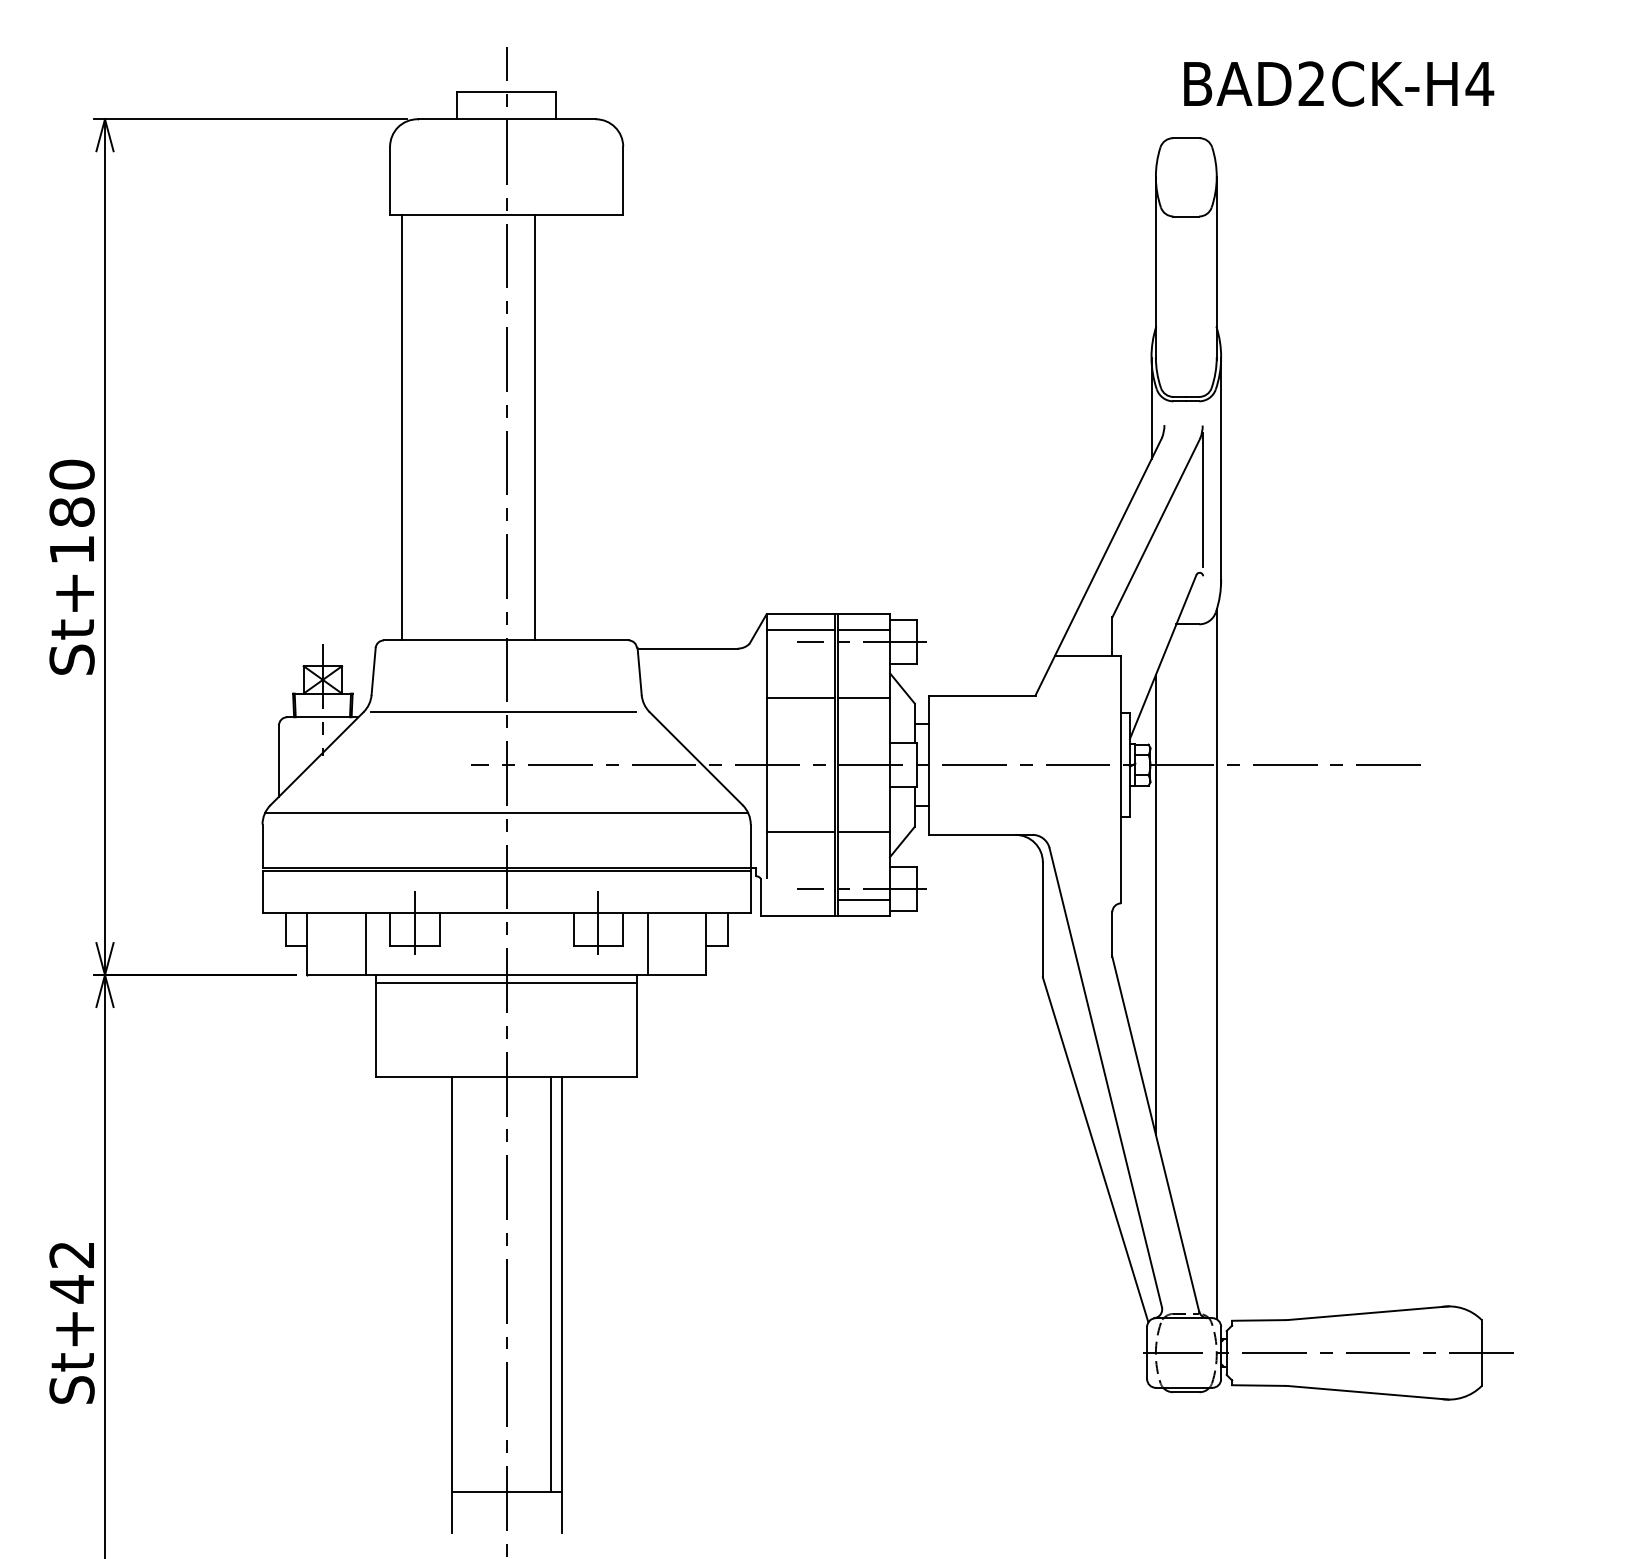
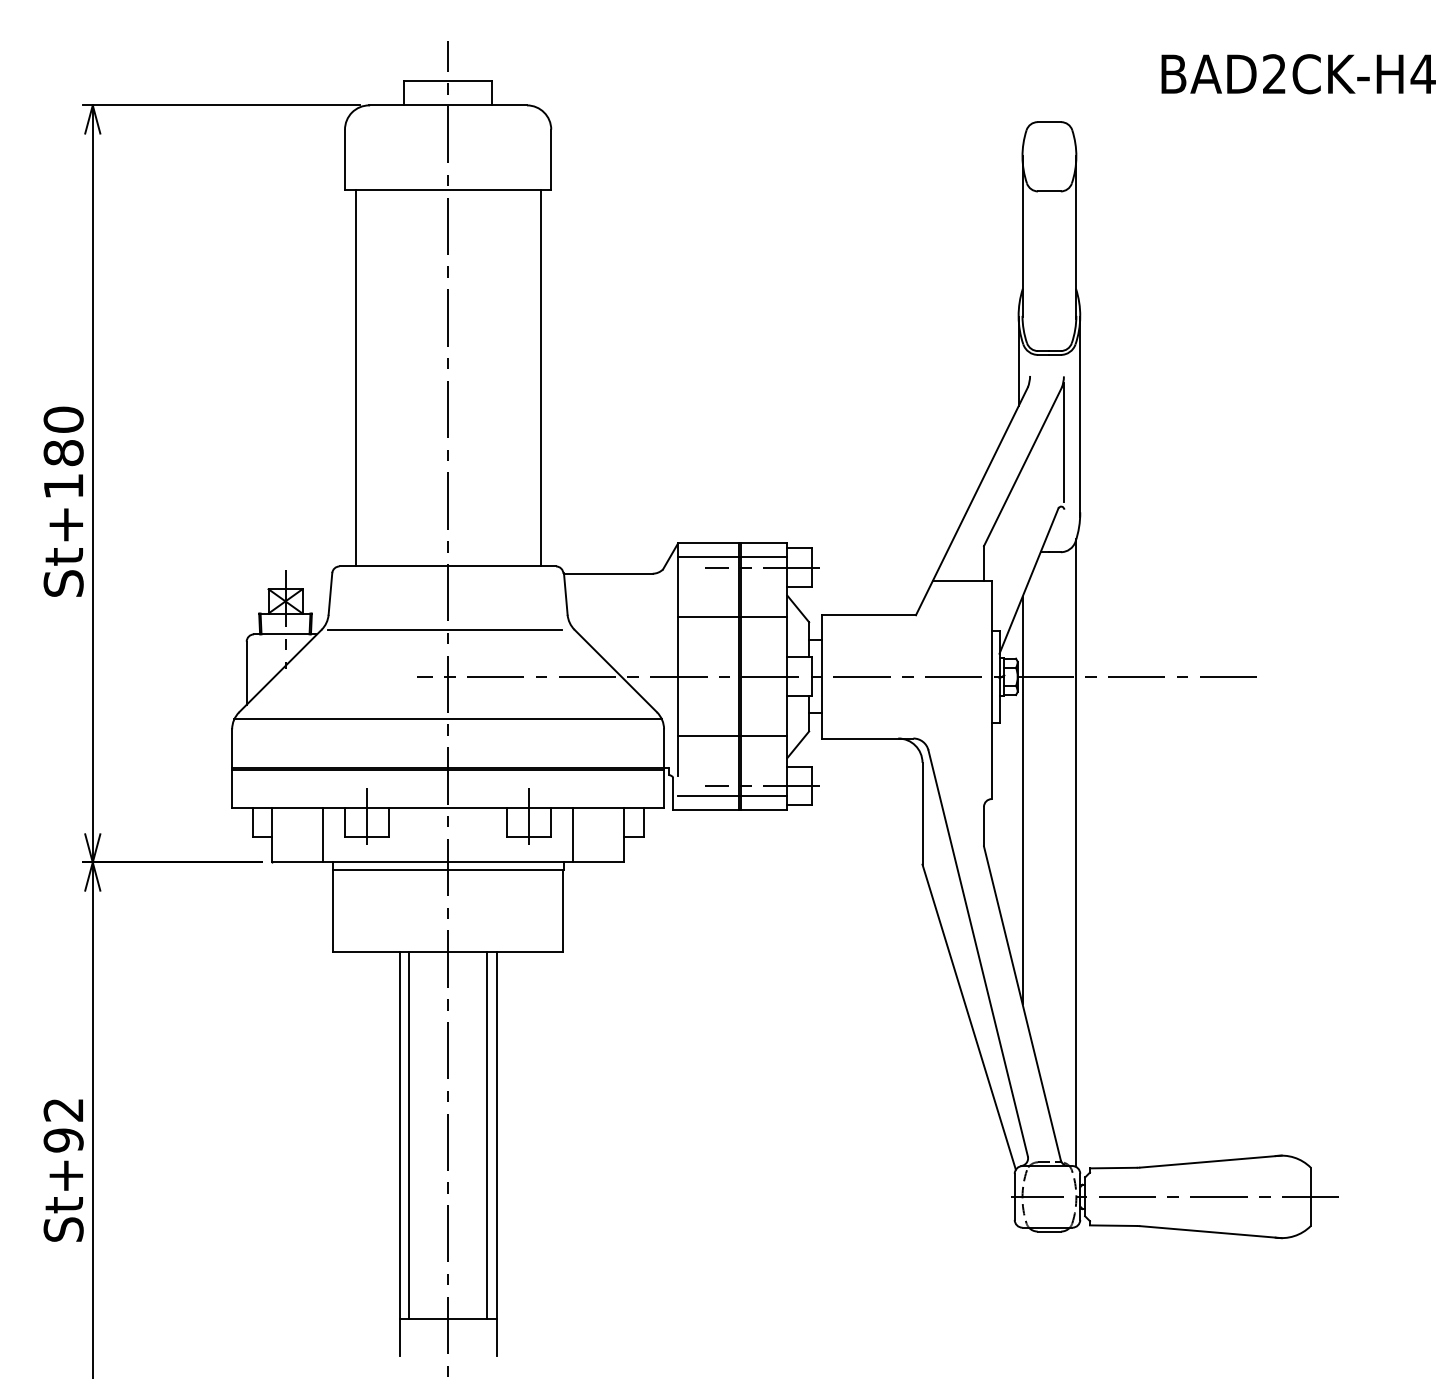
text: (1339, 83) -> (1299, 73), moved
line: (535, 427) -> (540, 378), moved
line: (800, 900) -> (708, 796), added
line: (462, 1283) -> (409, 1135), added
text: (71, 1289) -> (63, 1140), St+42 -> St+92

